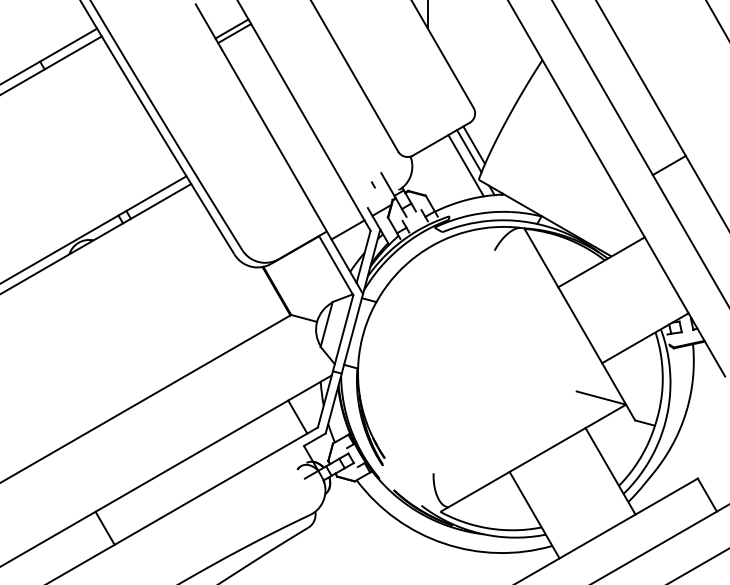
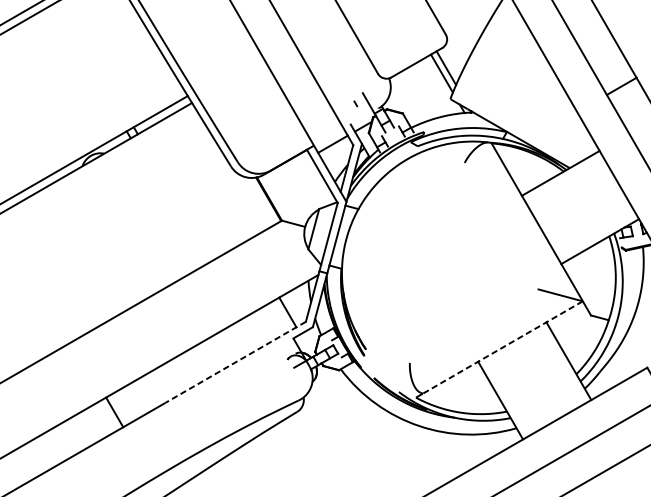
line: (465, 165) -> (438, 86), removed
line: (537, 456) -> (503, 347), solid -> dashed
line: (239, 472) -> (235, 362), solid -> dashed

